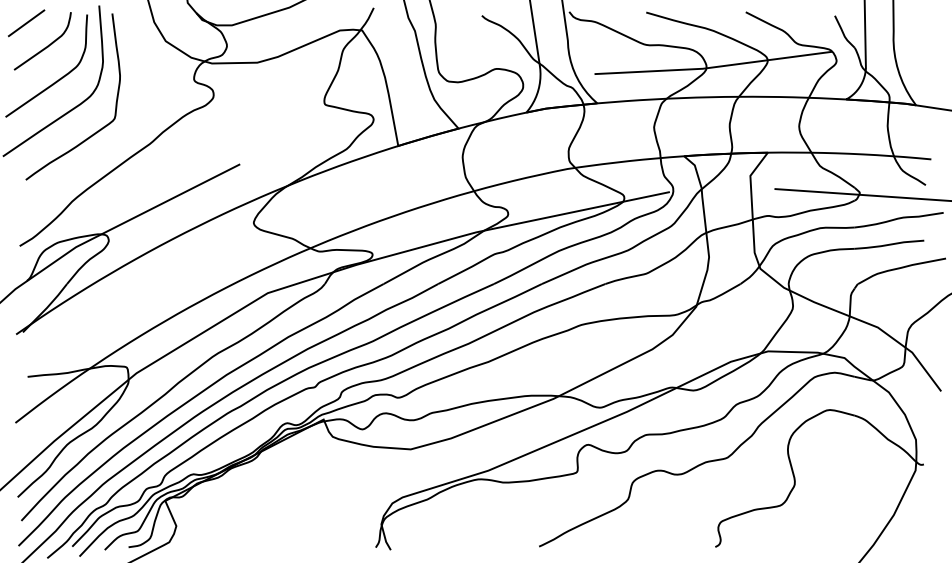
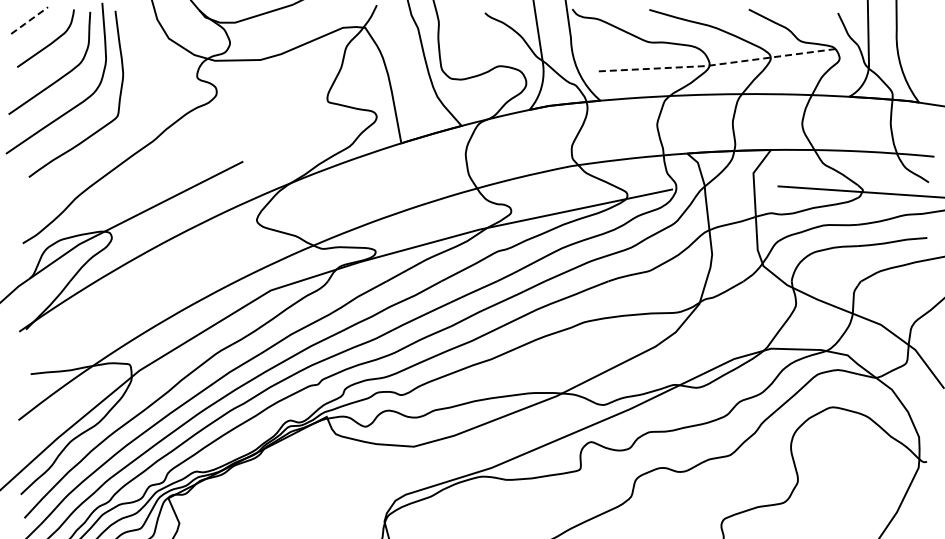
line: (26, 23) -> (29, 20), solid -> dashed
line: (712, 67) -> (715, 64), solid -> dashed

